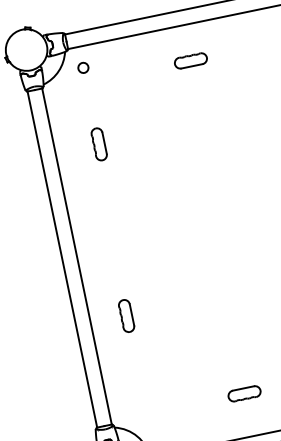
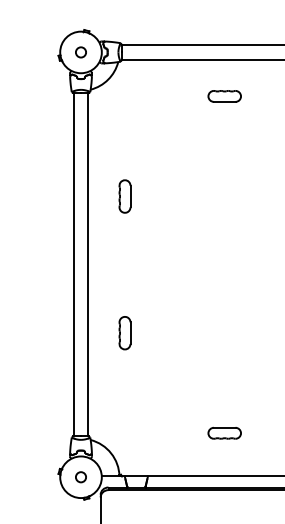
part: (190, 61) -> (224, 96), moved
circle: (82, 68) -> (80, 52), moved
part: (98, 144) -> (124, 196), moved

